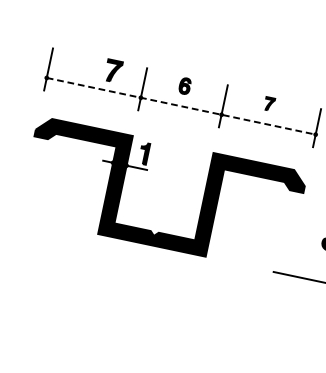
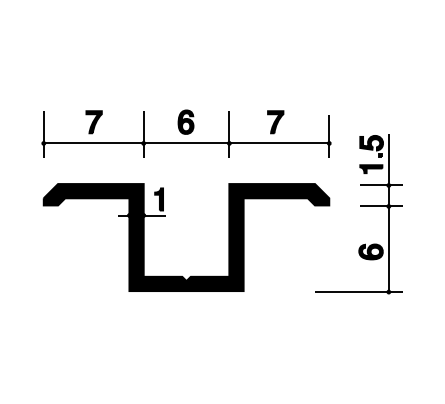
part: (112, 71) -> (93, 122), moved
part: (184, 85) -> (185, 121), size x1.43
part: (269, 104) -> (275, 122), size x1.67
line: (181, 106) -> (186, 143), dashed -> solid

